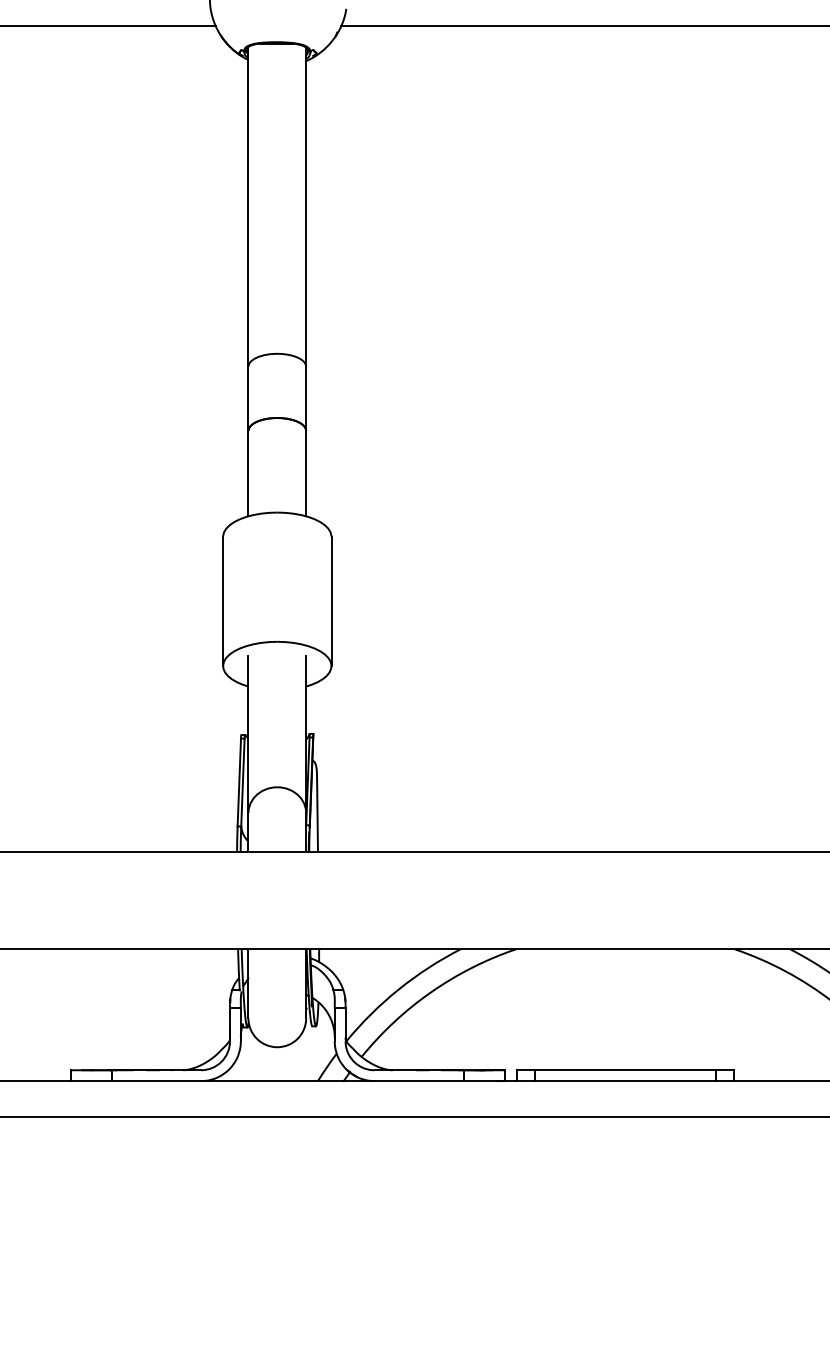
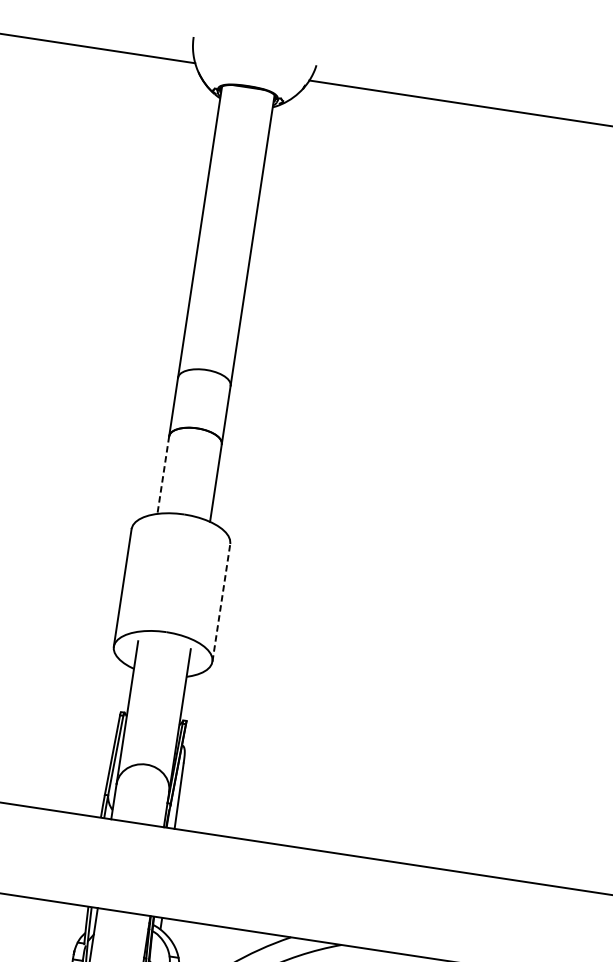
line: (248, 473) -> (163, 474), solid -> dashed
line: (331, 601) -> (221, 602), solid -> dashed

